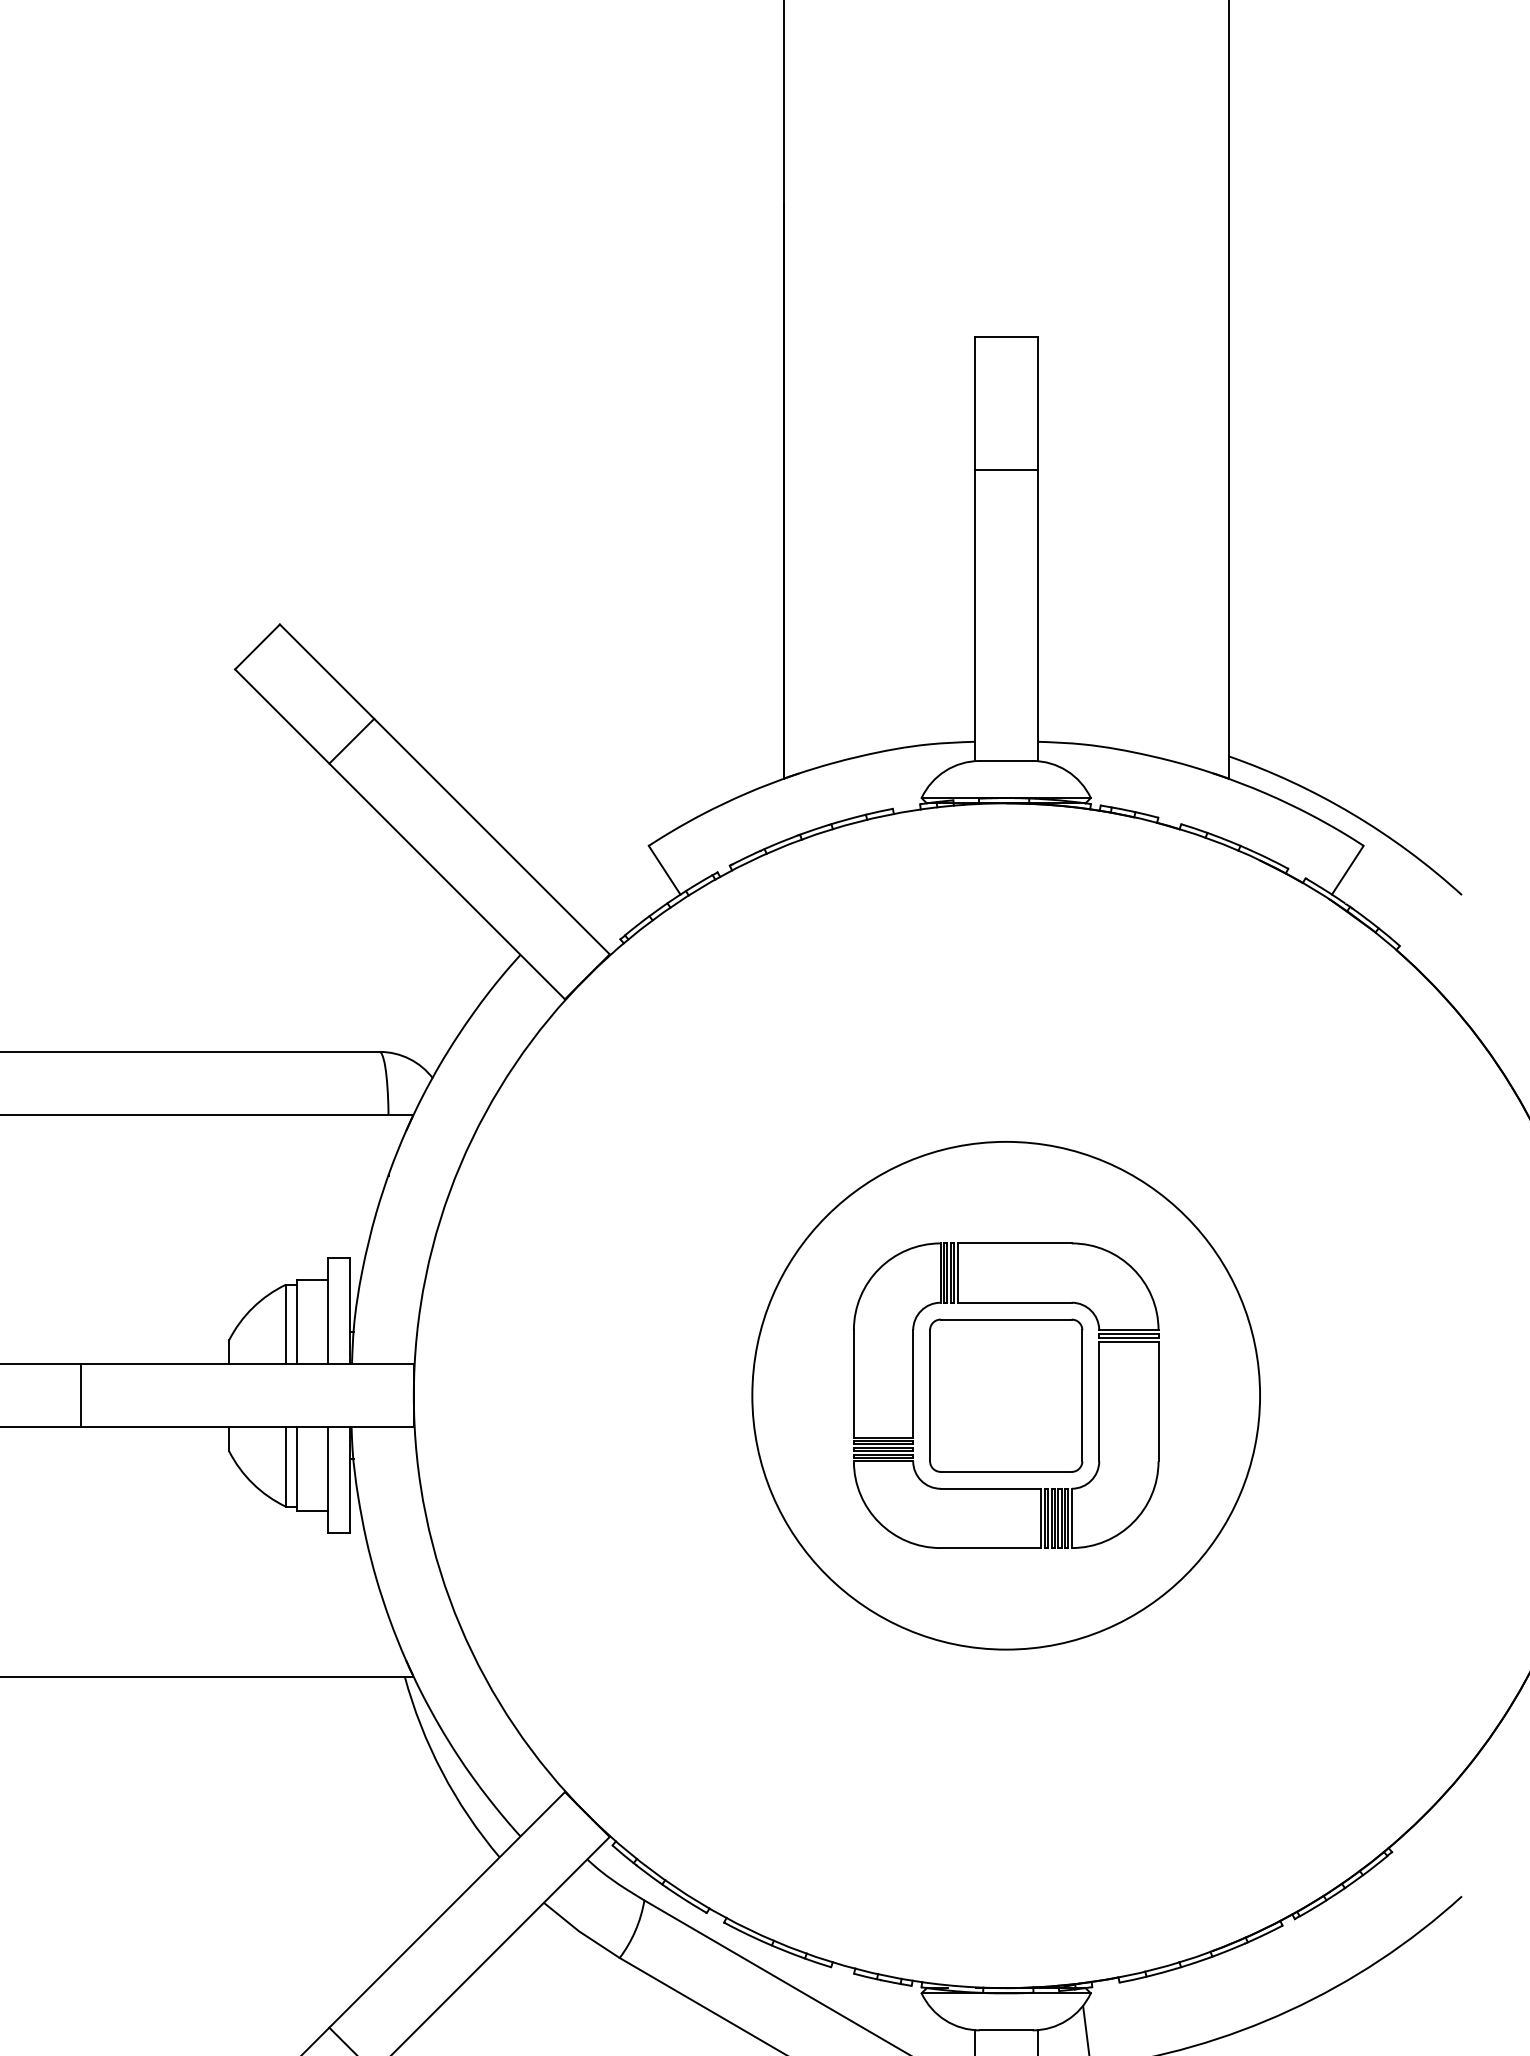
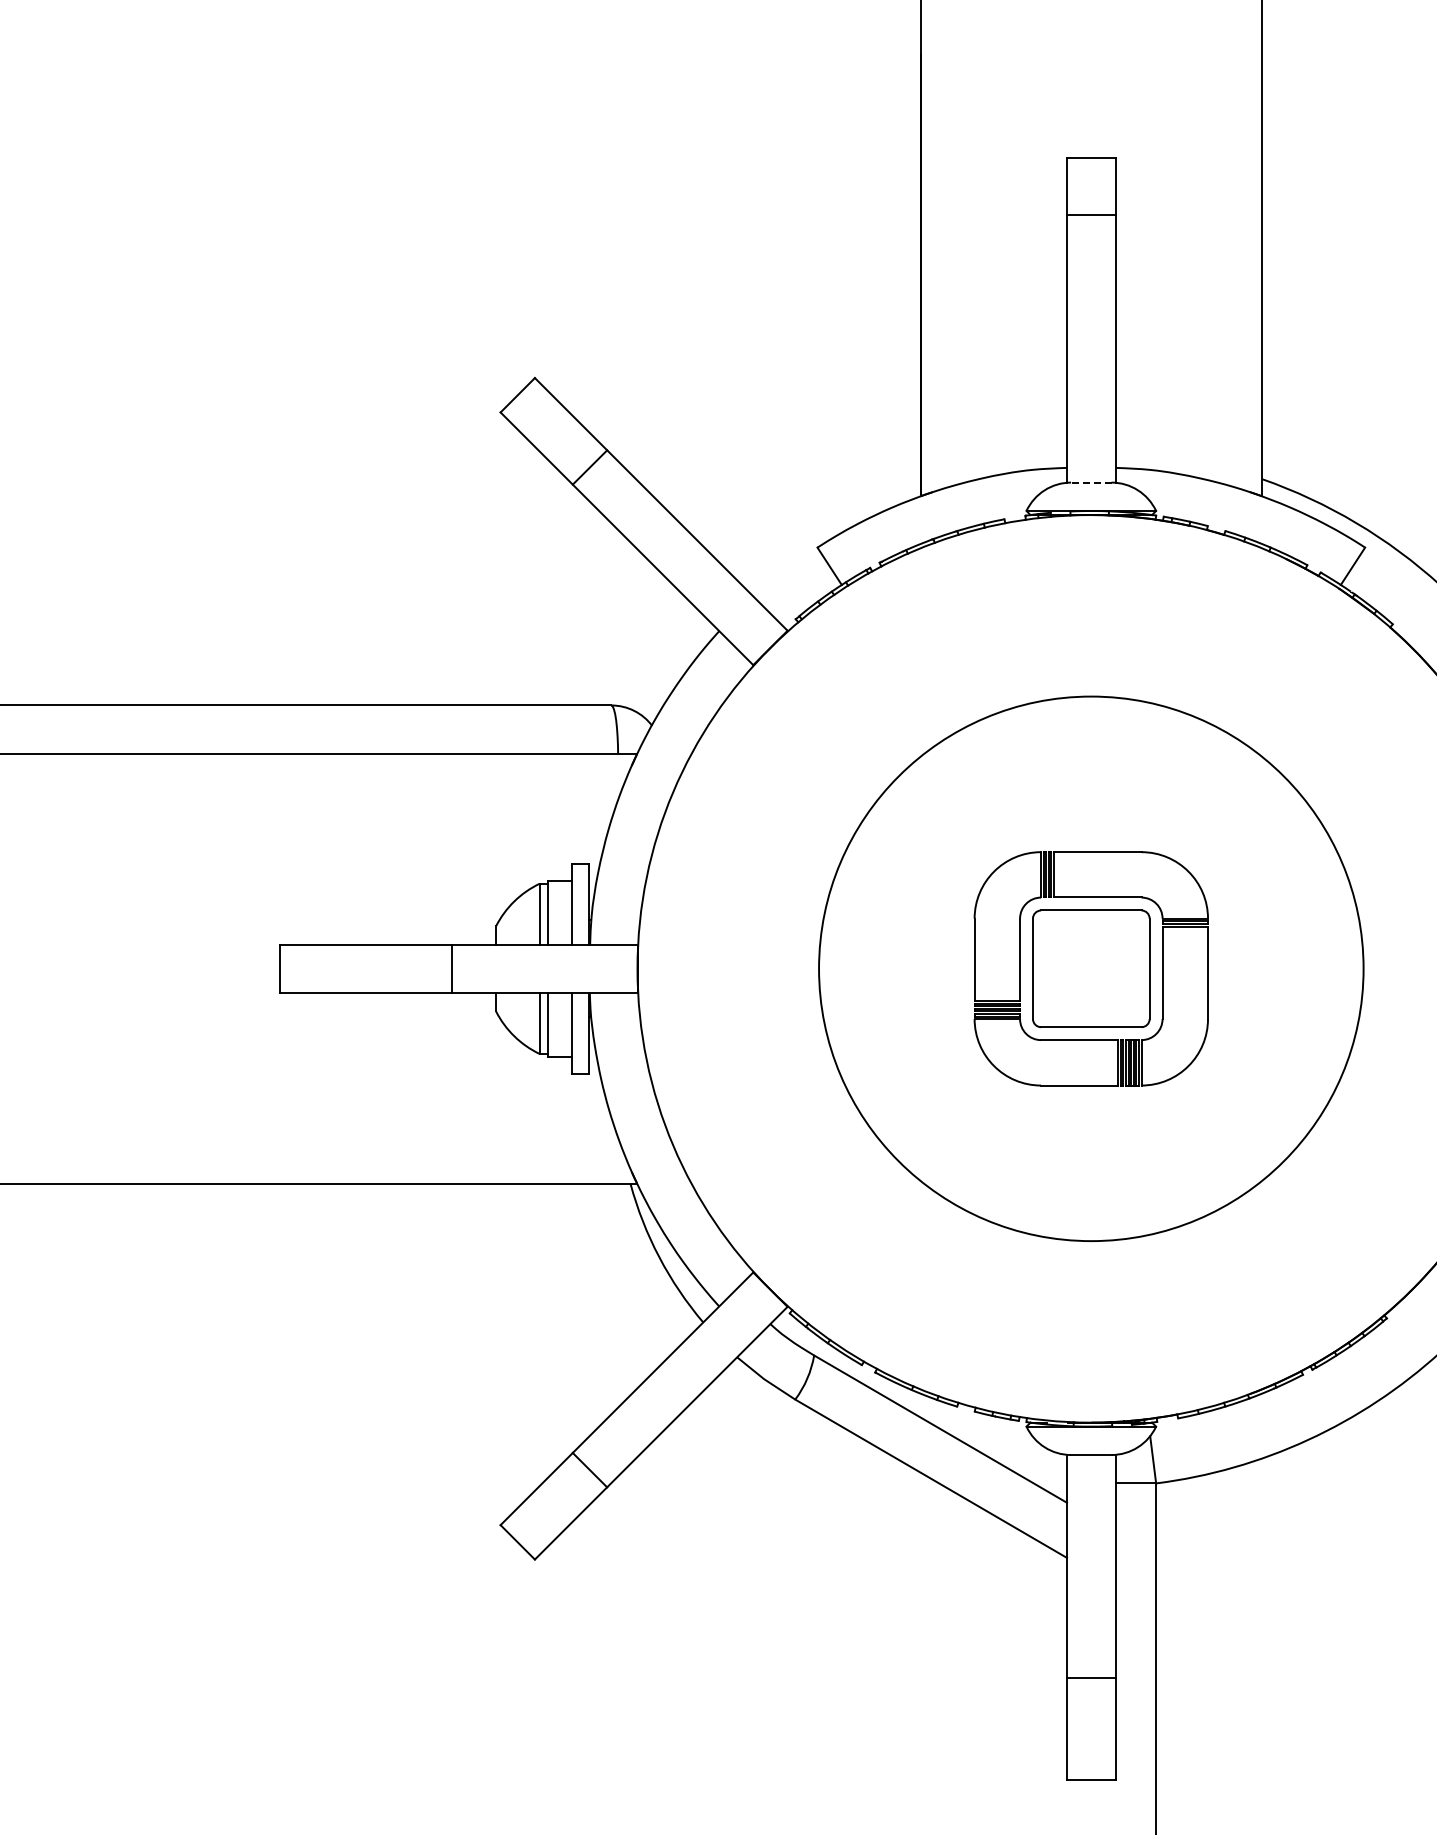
line: (1006, 469) -> (1091, 214), moved
line: (1005, 760) -> (1090, 482), solid -> dashed
line: (80, 1395) -> (452, 968), moved
circle: (1005, 1395) -> (1090, 968), size x1.4

